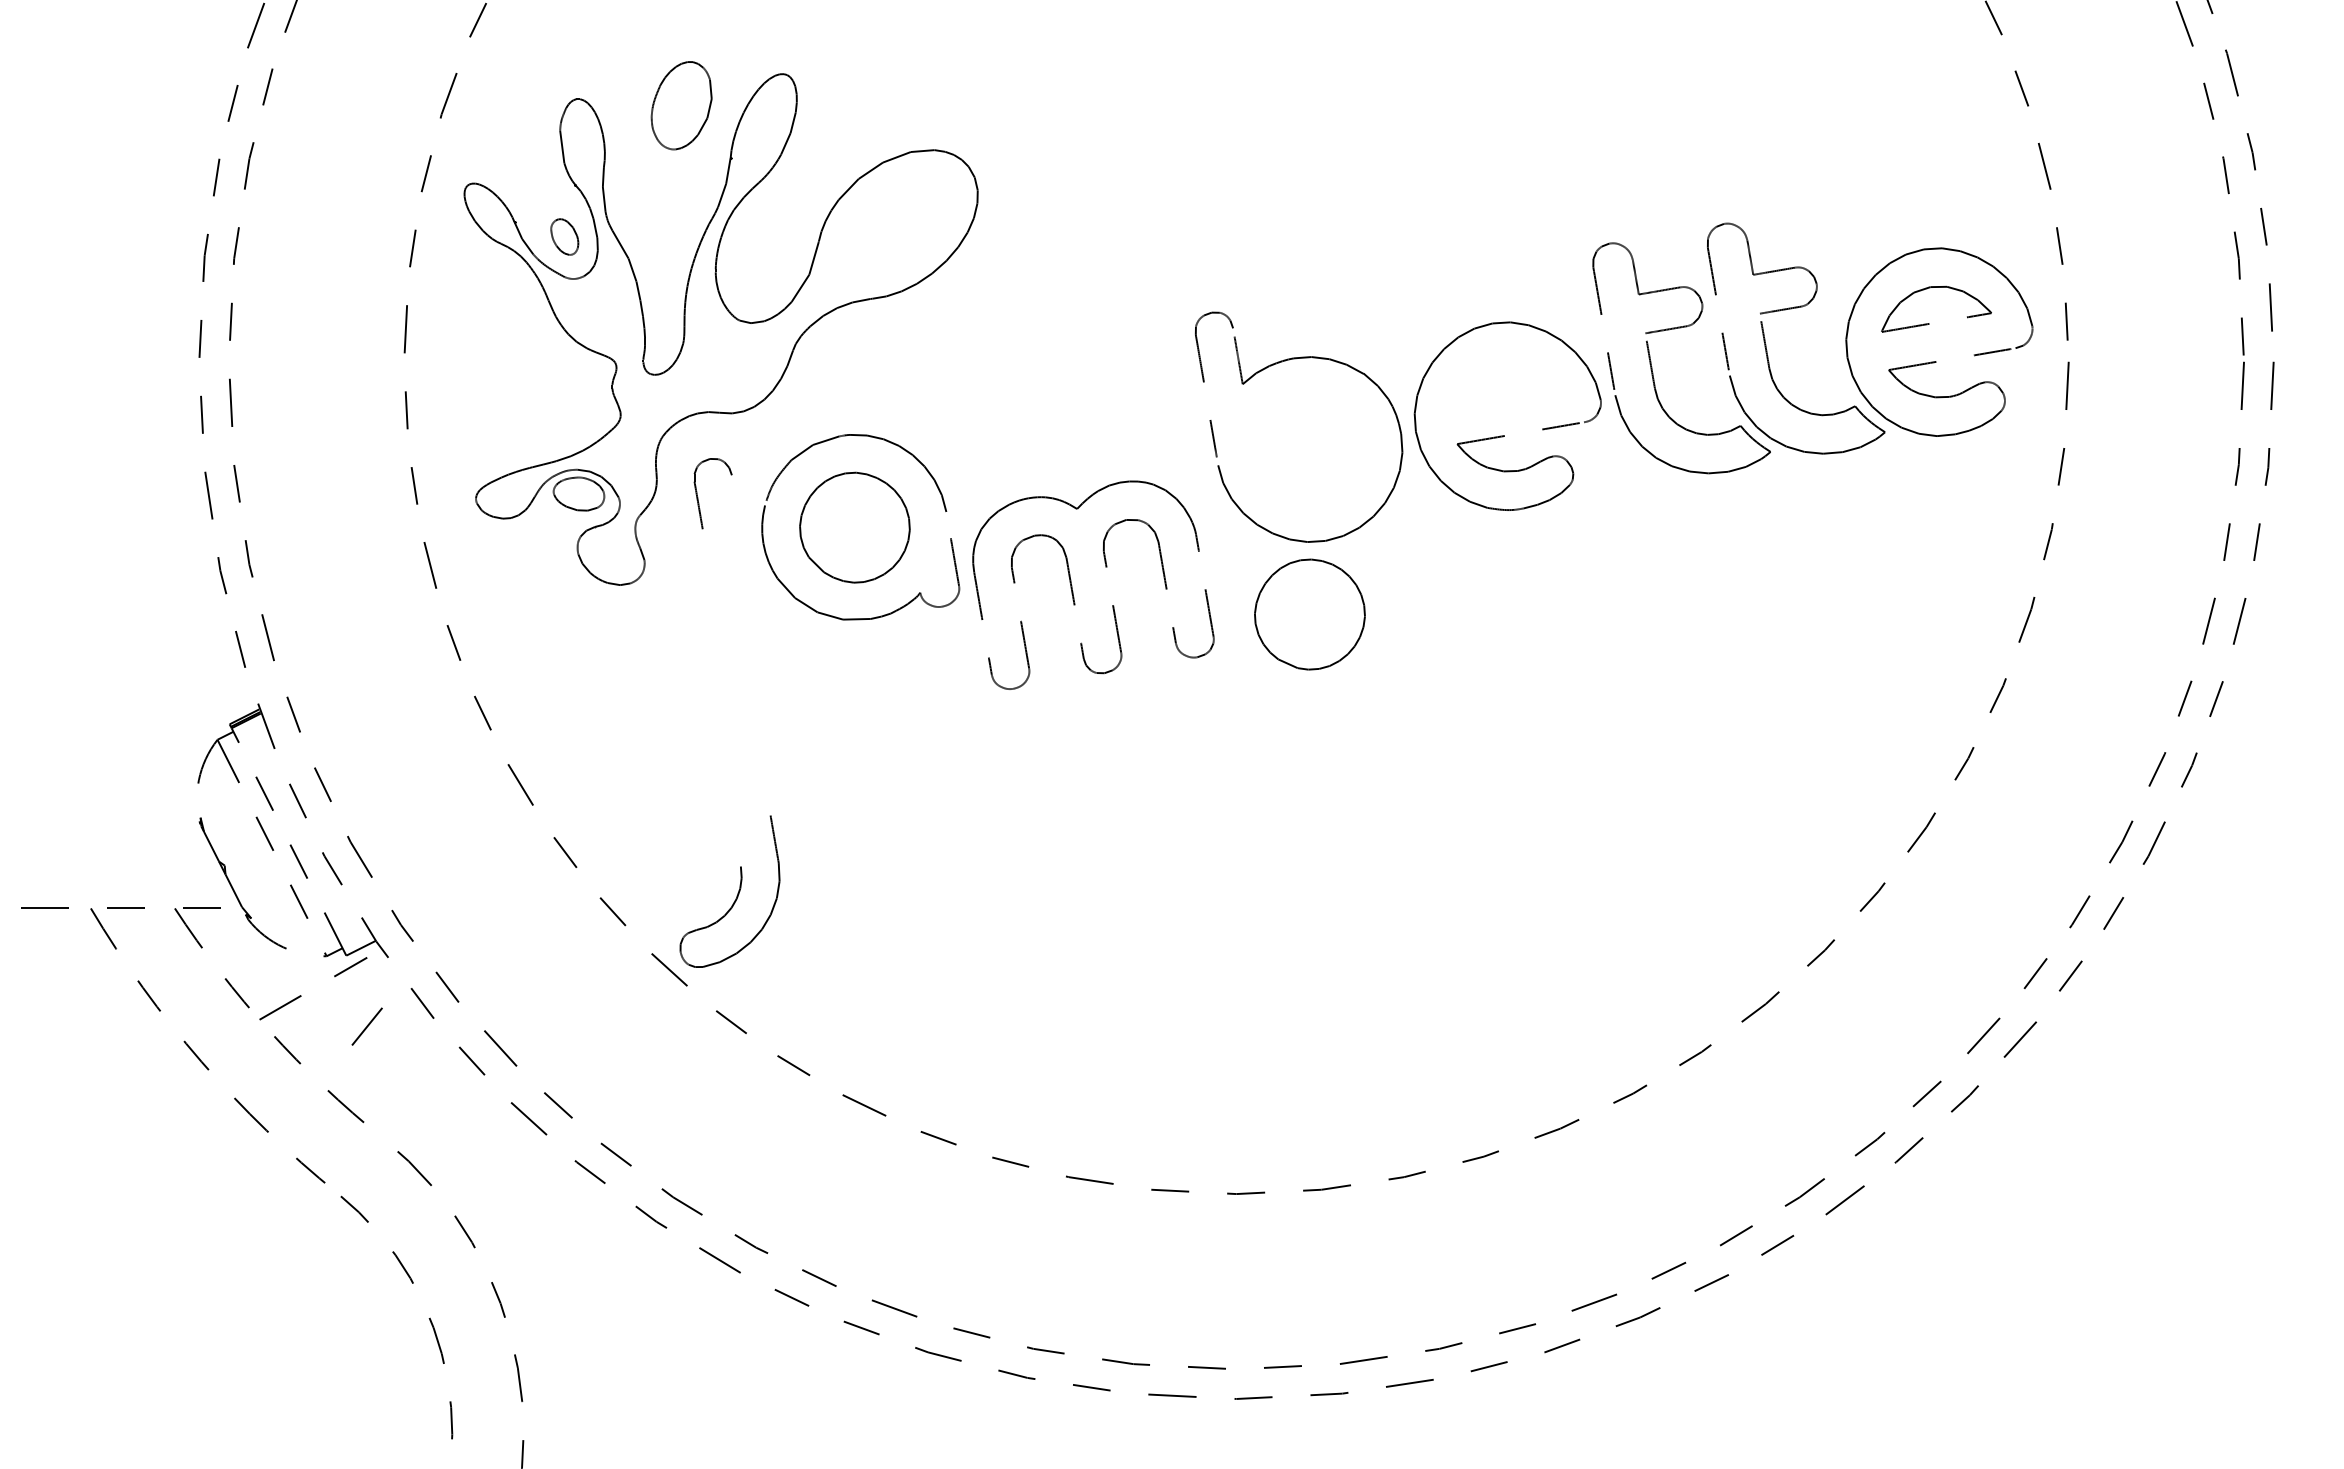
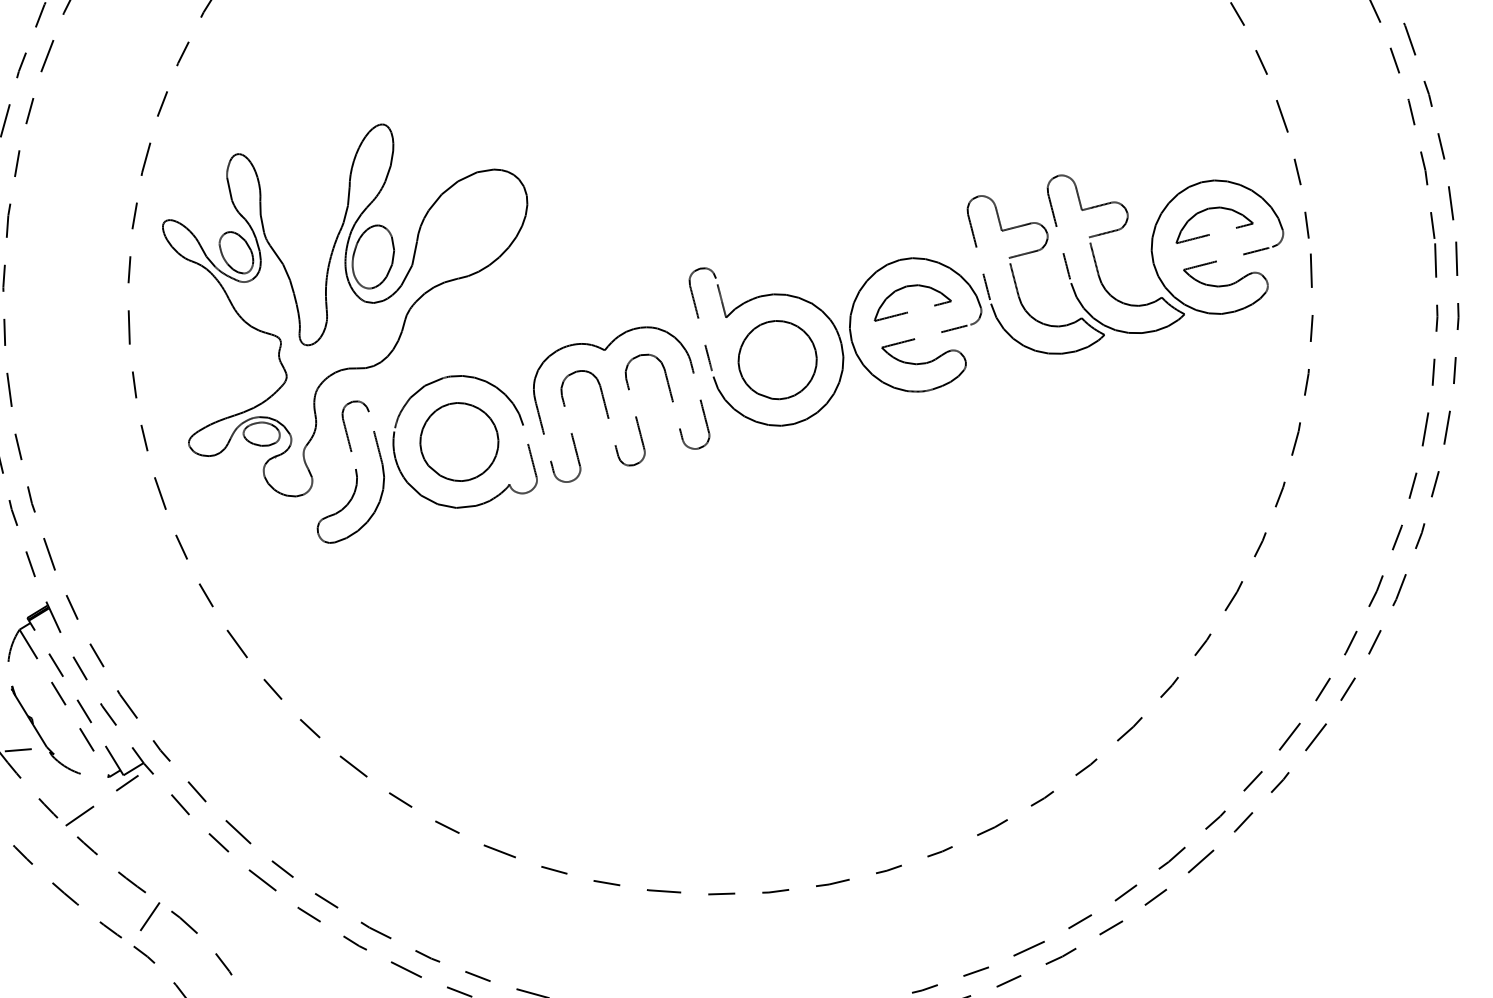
part: (681, 105) -> (373, 256), moved
part: (564, 236) -> (236, 252), size x1.67
part: (1497, 397) -> (907, 312), added
part: (1105, 567) -> (628, 390), moved
part: (1309, 614) -> (777, 360), moved
part: (736, 895) -> (354, 489), moved
line: (366, 1026) -> (149, 916), moved

